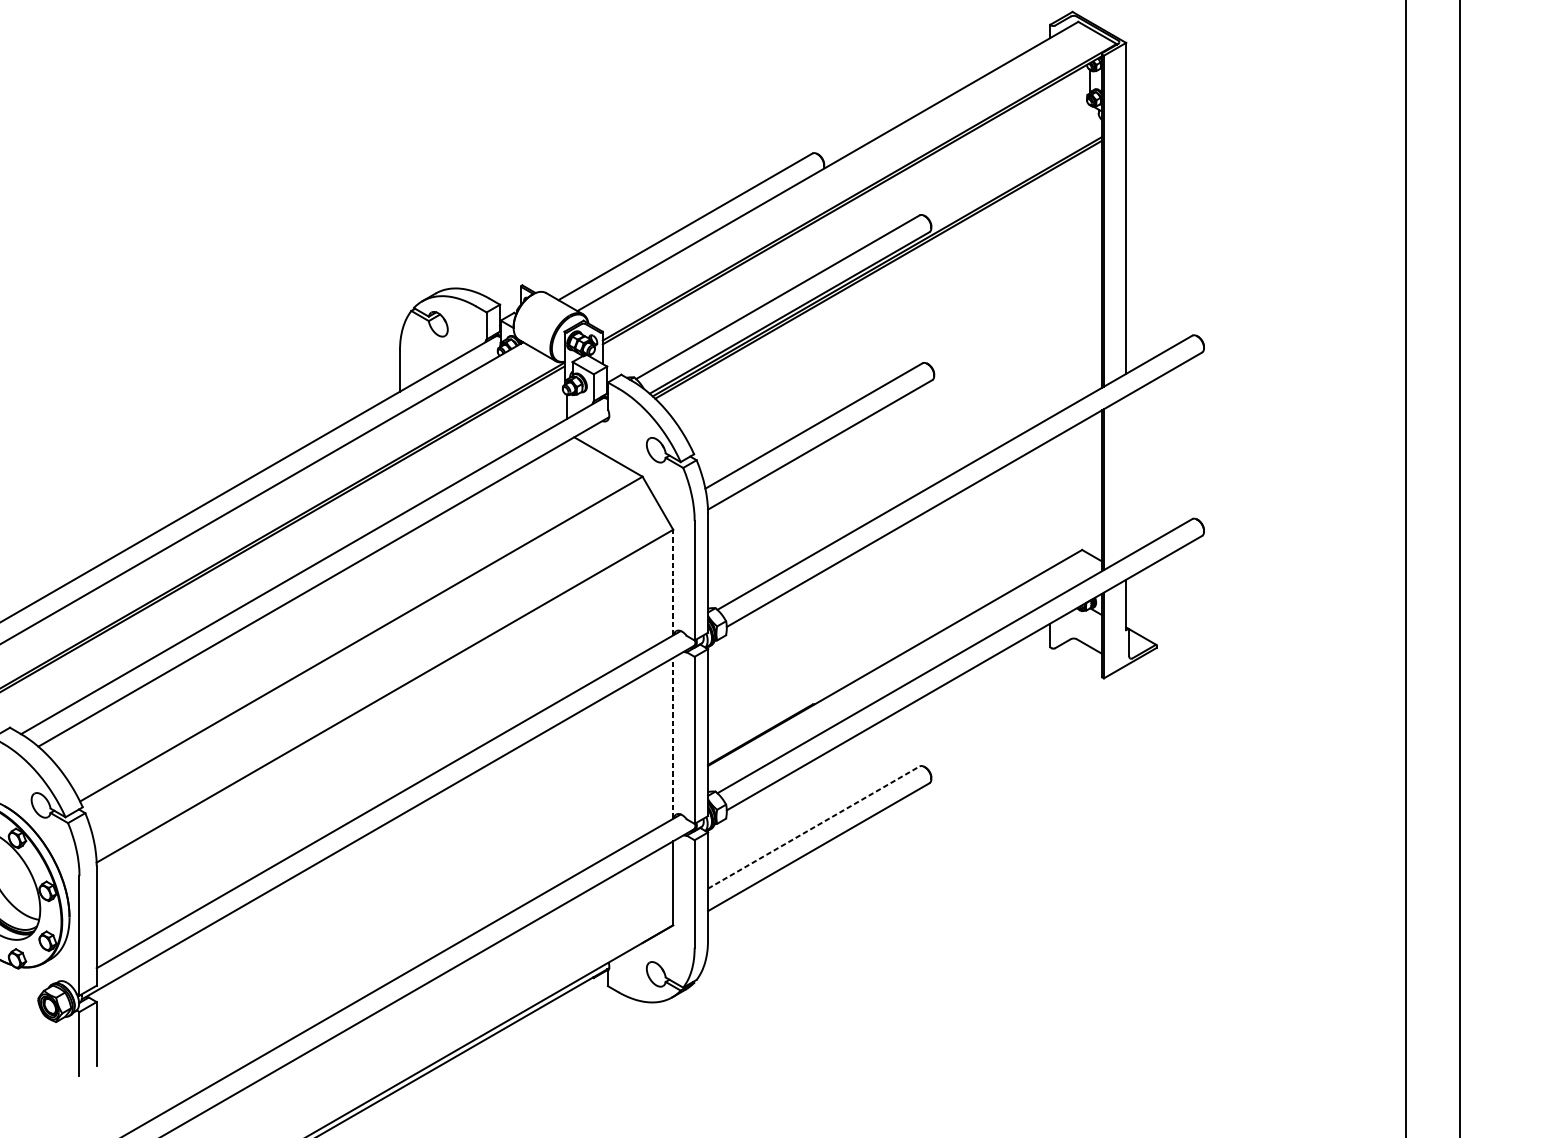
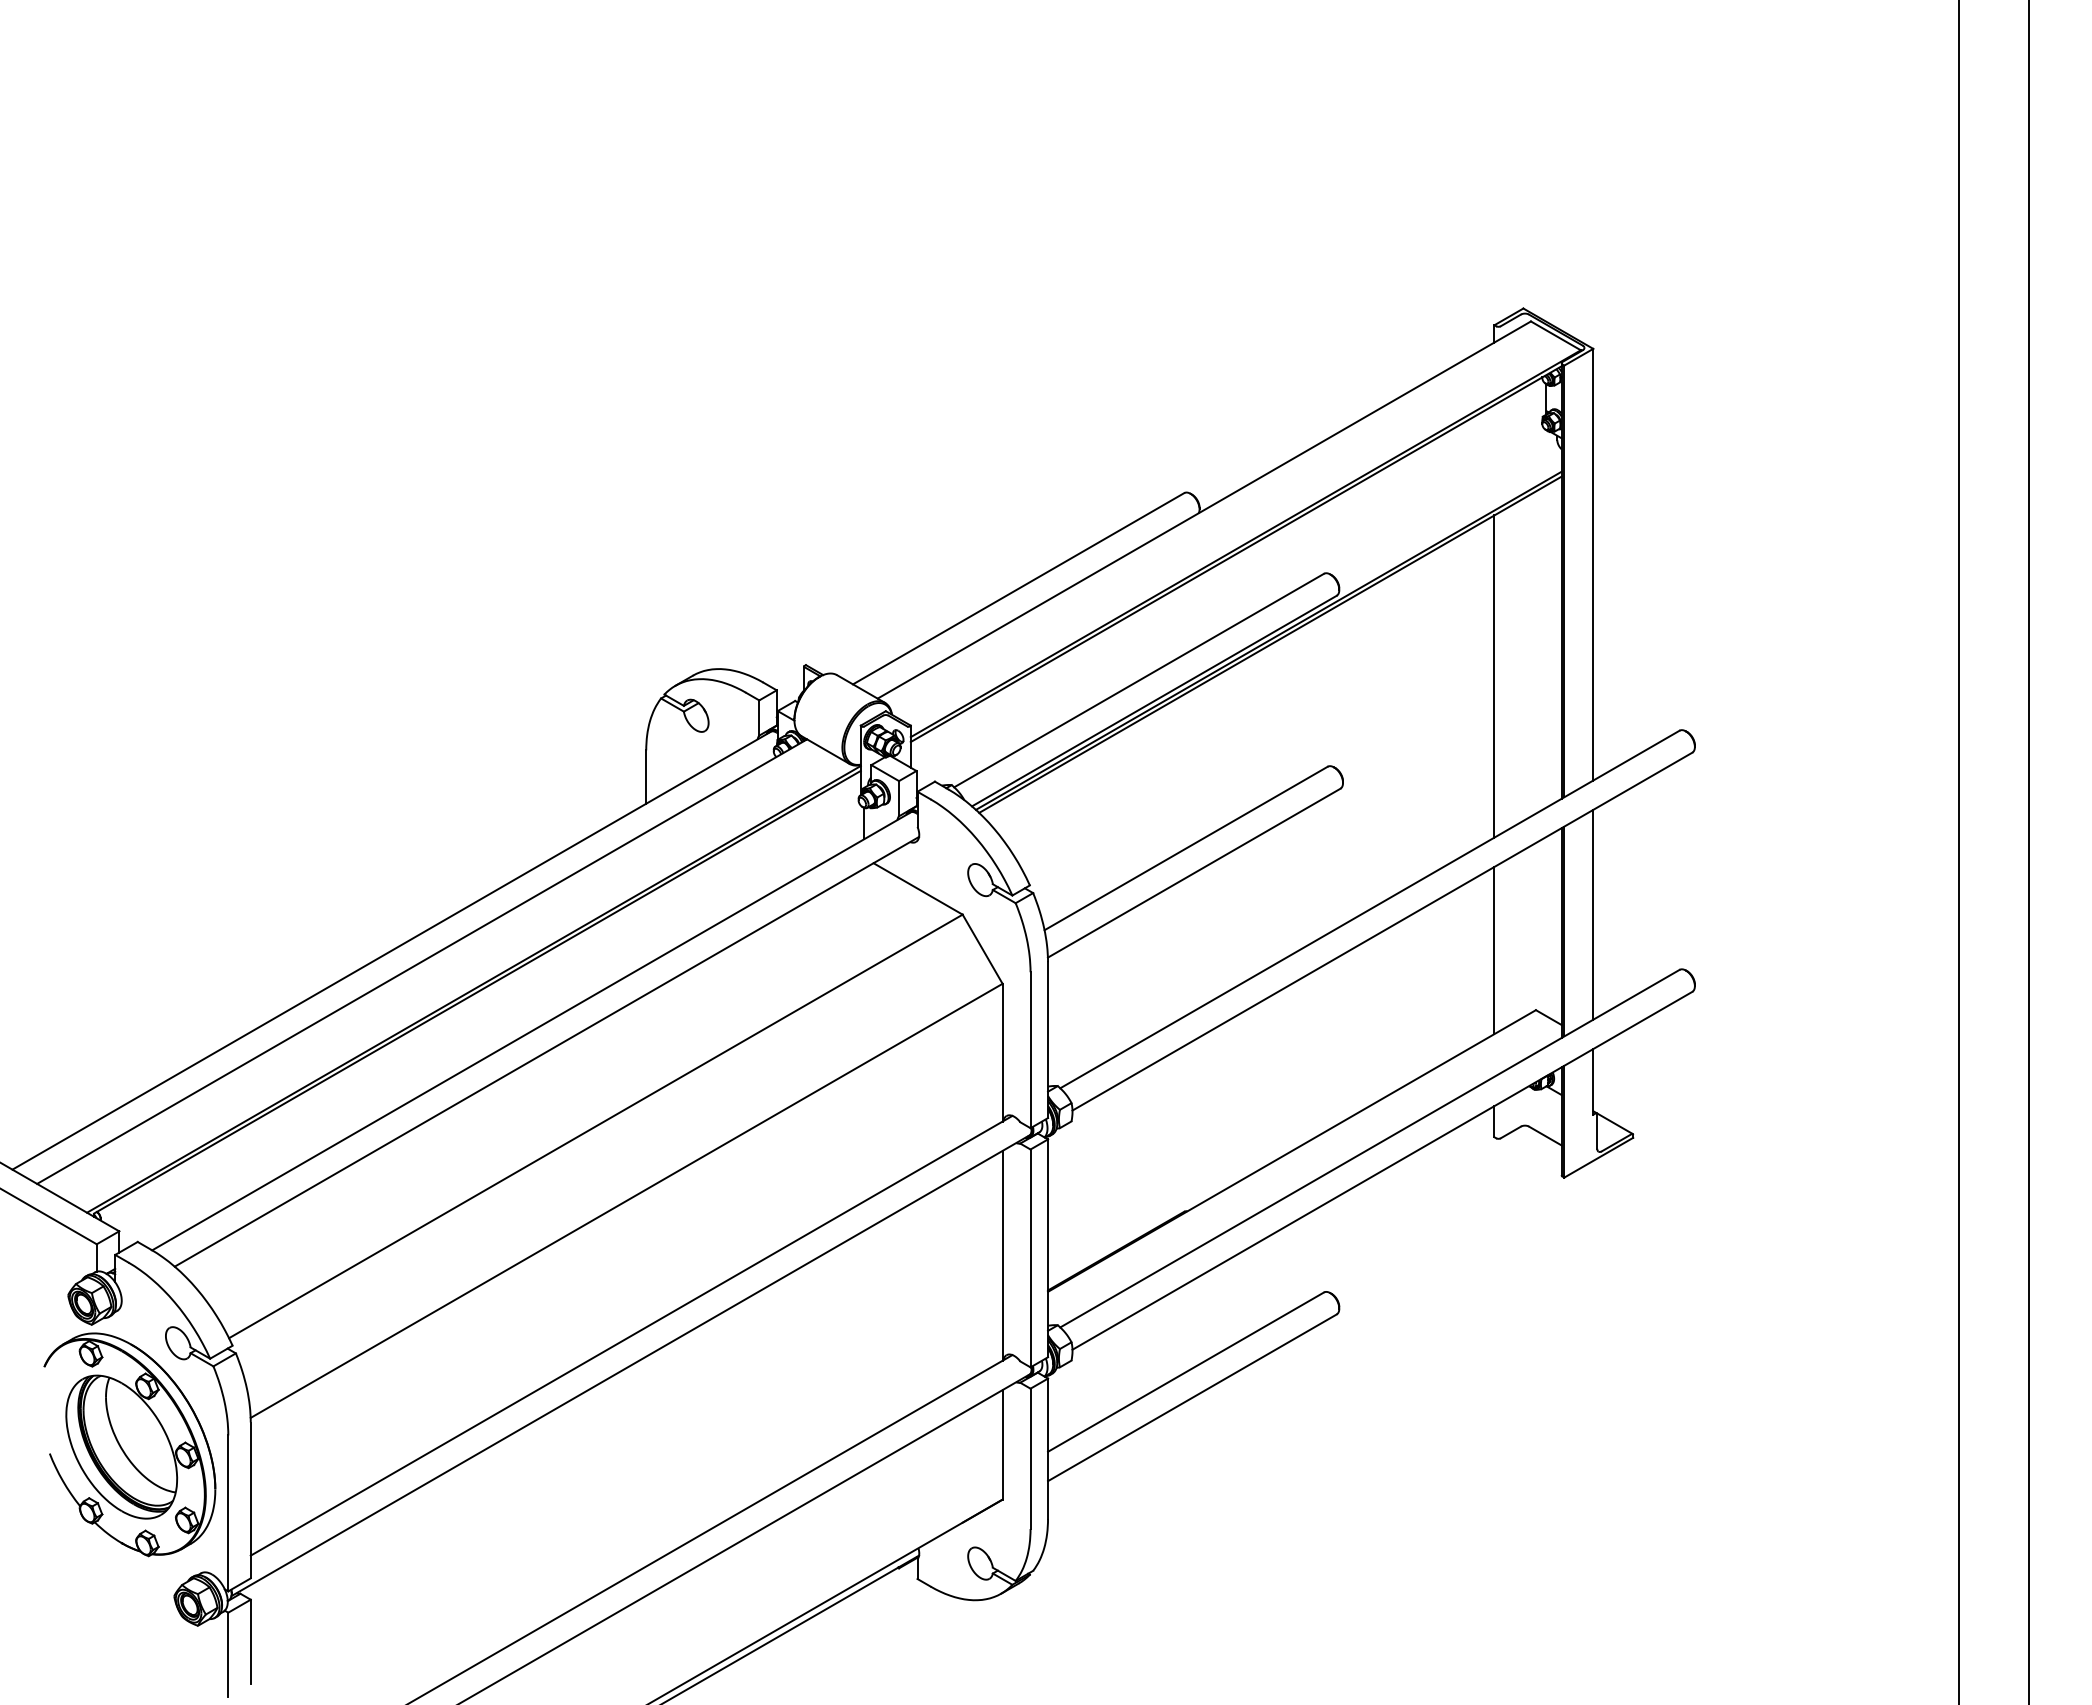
line: (1050, 294) -> (1494, 676), added
line: (1126, 476) -> (1593, 914), added
line: (1050, 504) -> (1494, 950), added
line: (673, 582) -> (1002, 1052), dashed -> solid
line: (673, 738) -> (1002, 1255), dashed -> solid
line: (814, 827) -> (1186, 1371), dashed -> solid

